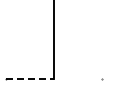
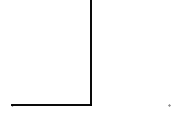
line: (30, 78) -> (51, 105), dashed -> solid

